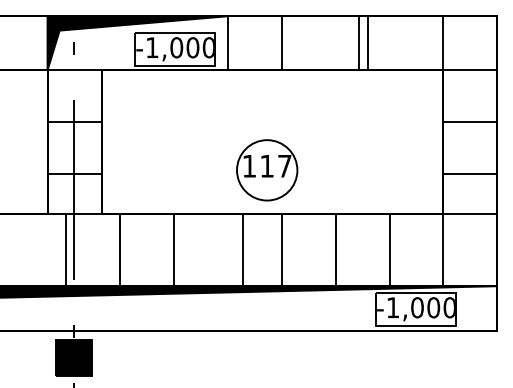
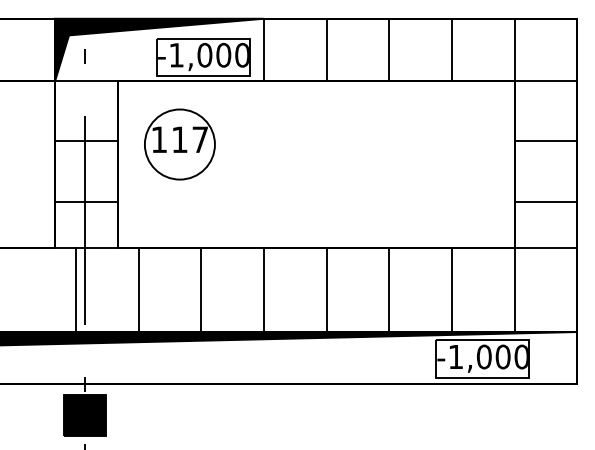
line: (359, 42) -> (389, 49), moved
line: (367, 42) -> (451, 49), moved
part: (266, 170) -> (179, 144), moved
line: (242, 250) -> (263, 290), moved

